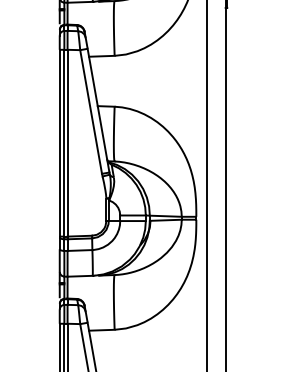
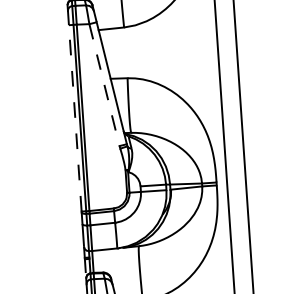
line: (91, 112) -> (104, 85), solid -> dashed
line: (59, 142) -> (74, 117), solid -> dashed

